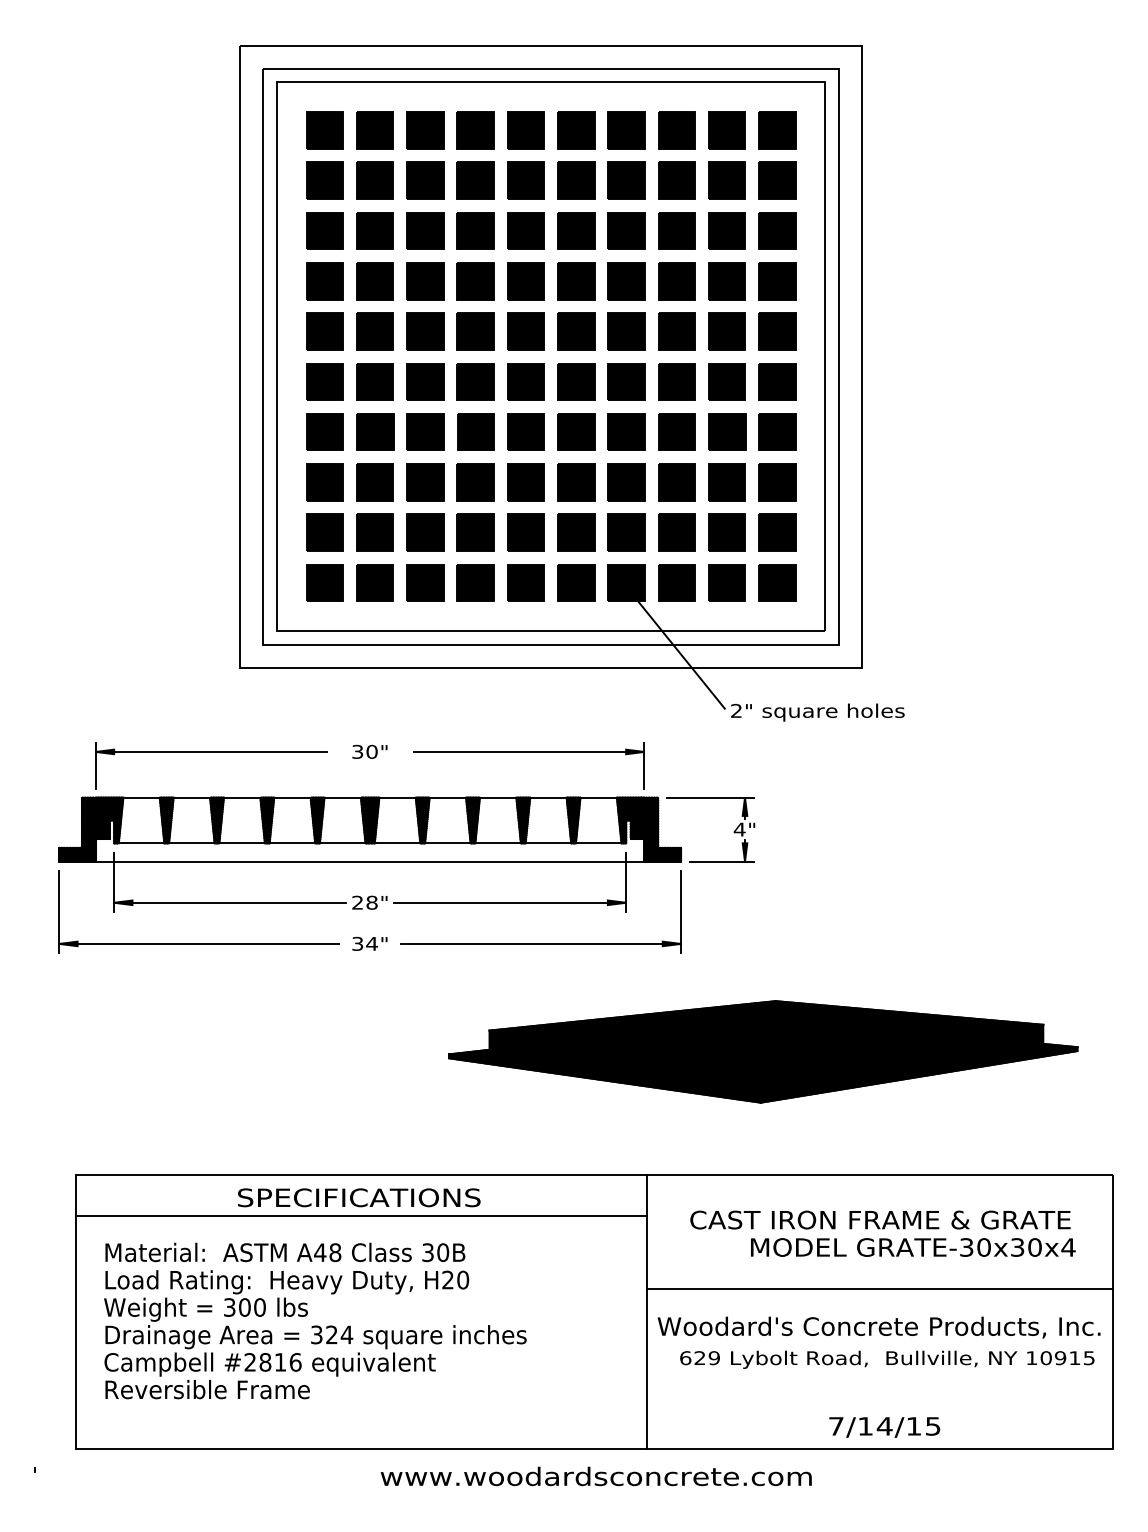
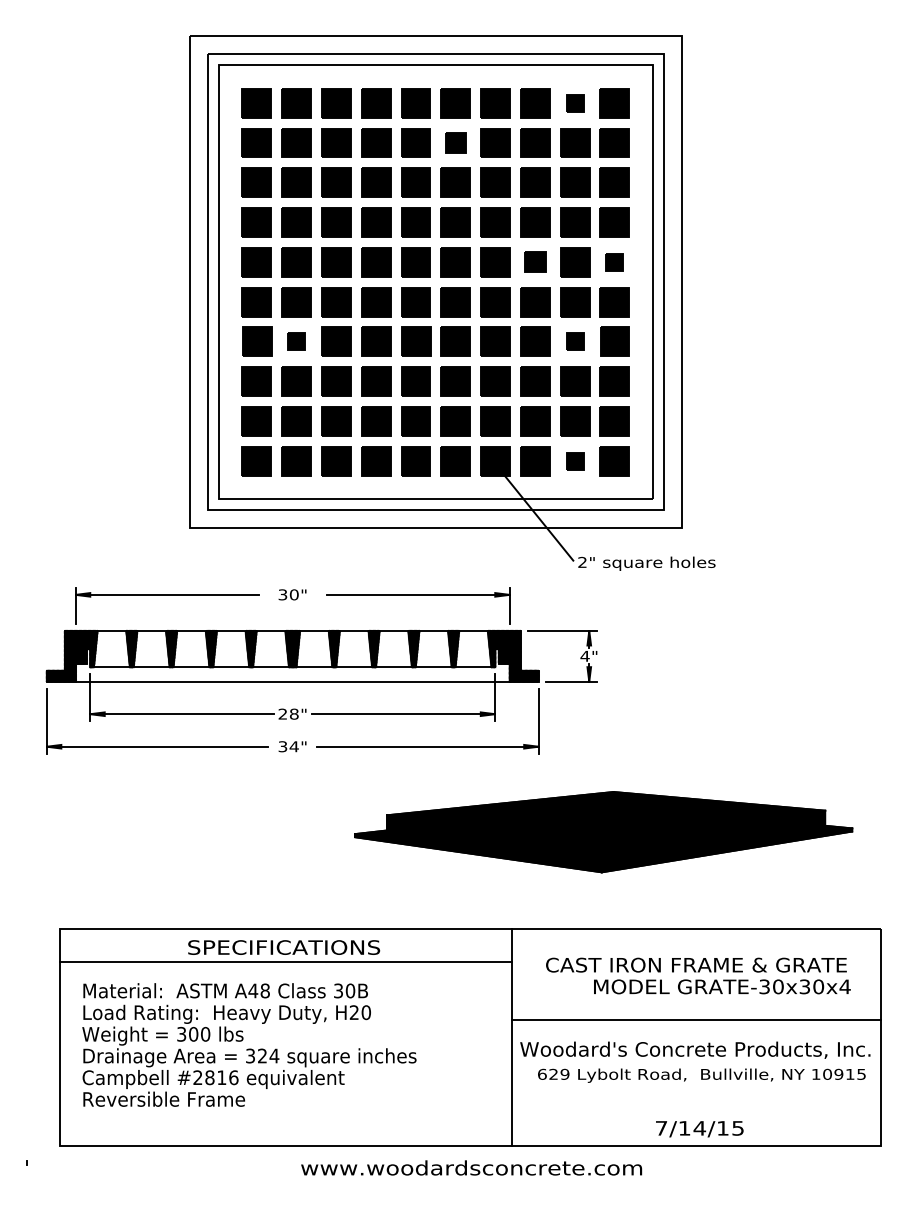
part: (727, 130) -> (575, 103), size x0.6
part: (575, 180) -> (455, 142), size x0.7
part: (677, 331) -> (535, 262), size x0.7
part: (776, 331) -> (614, 262), size x0.6
part: (374, 431) -> (296, 341), size x0.6
part: (727, 431) -> (575, 341), size x0.6
part: (727, 583) -> (575, 461), size x0.6

